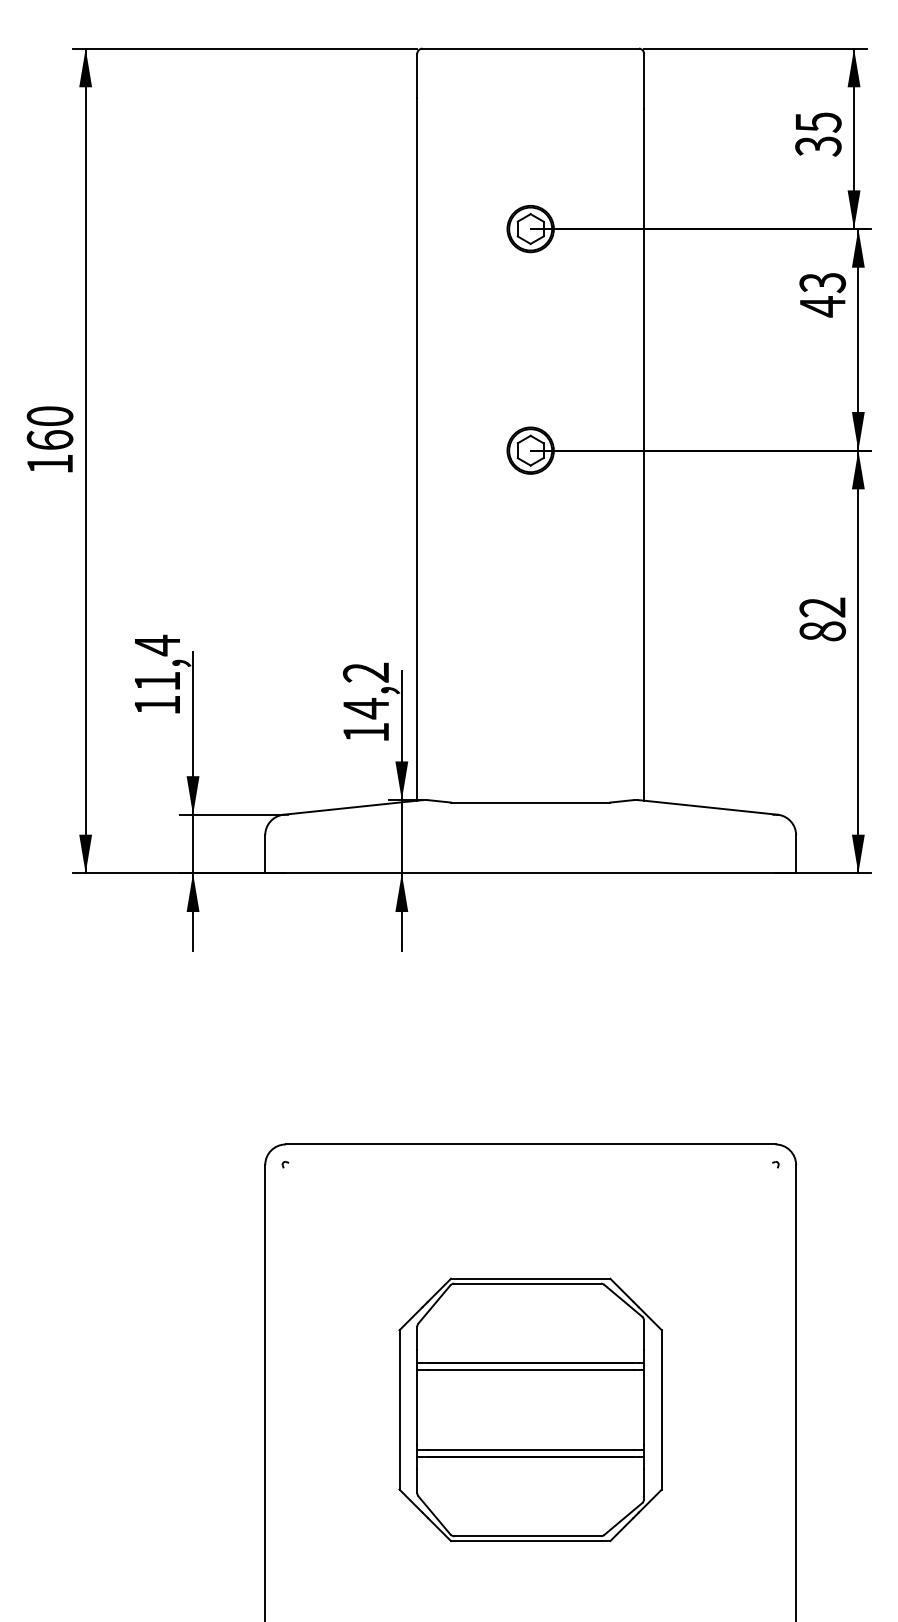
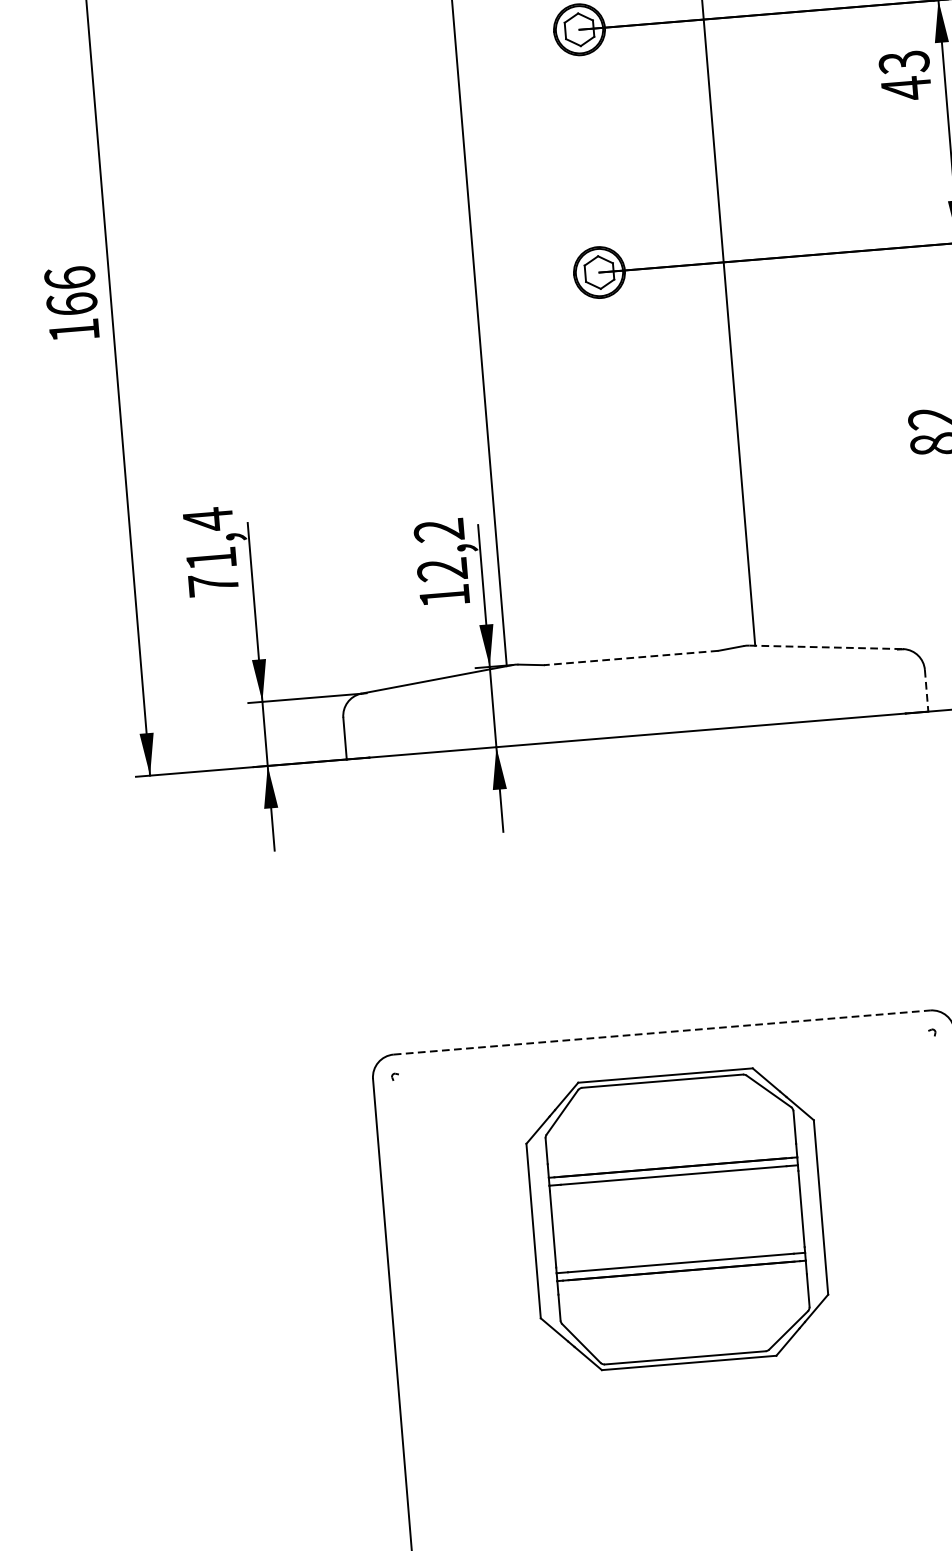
text: (49, 415) -> (69, 277), 160 -> 166
text: (157, 704) -> (213, 584), 11,4 -> 71,4
text: (365, 708) -> (441, 569), 14,2 -> 12,2
line: (530, 802) -> (630, 657), solid -> dashed
line: (708, 807) -> (826, 647), solid -> dashed
line: (796, 854) -> (927, 690), solid -> dashed
line: (530, 1144) -> (661, 1032), solid -> dashed
part: (530, 1409) -> (677, 1218), moved

